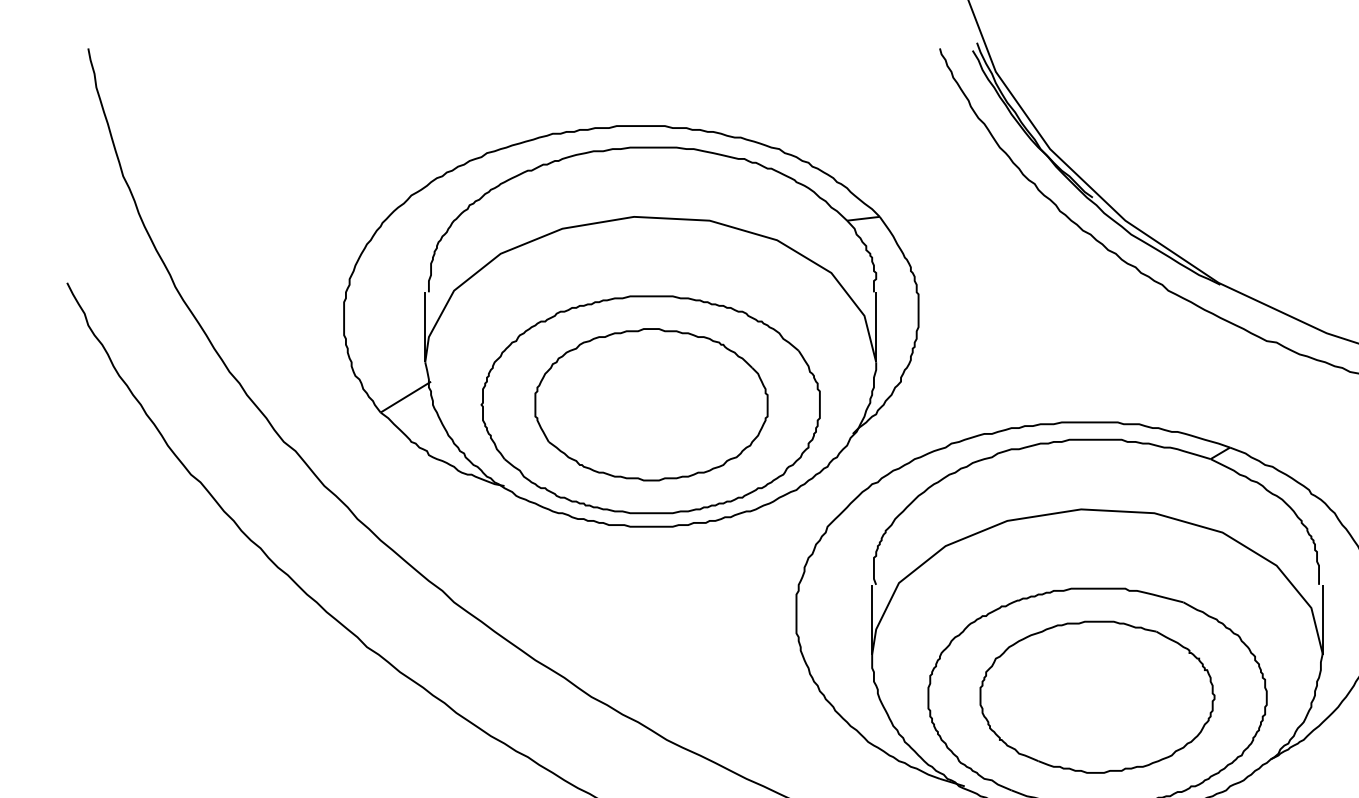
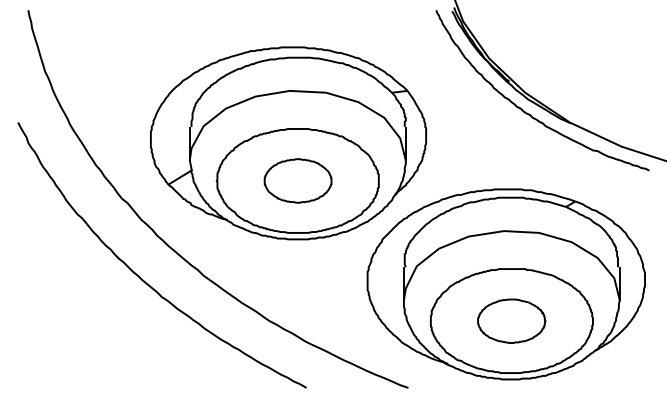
part: (650, 403) -> (297, 180), size x0.6
part: (1096, 698) -> (511, 321), size x0.6

